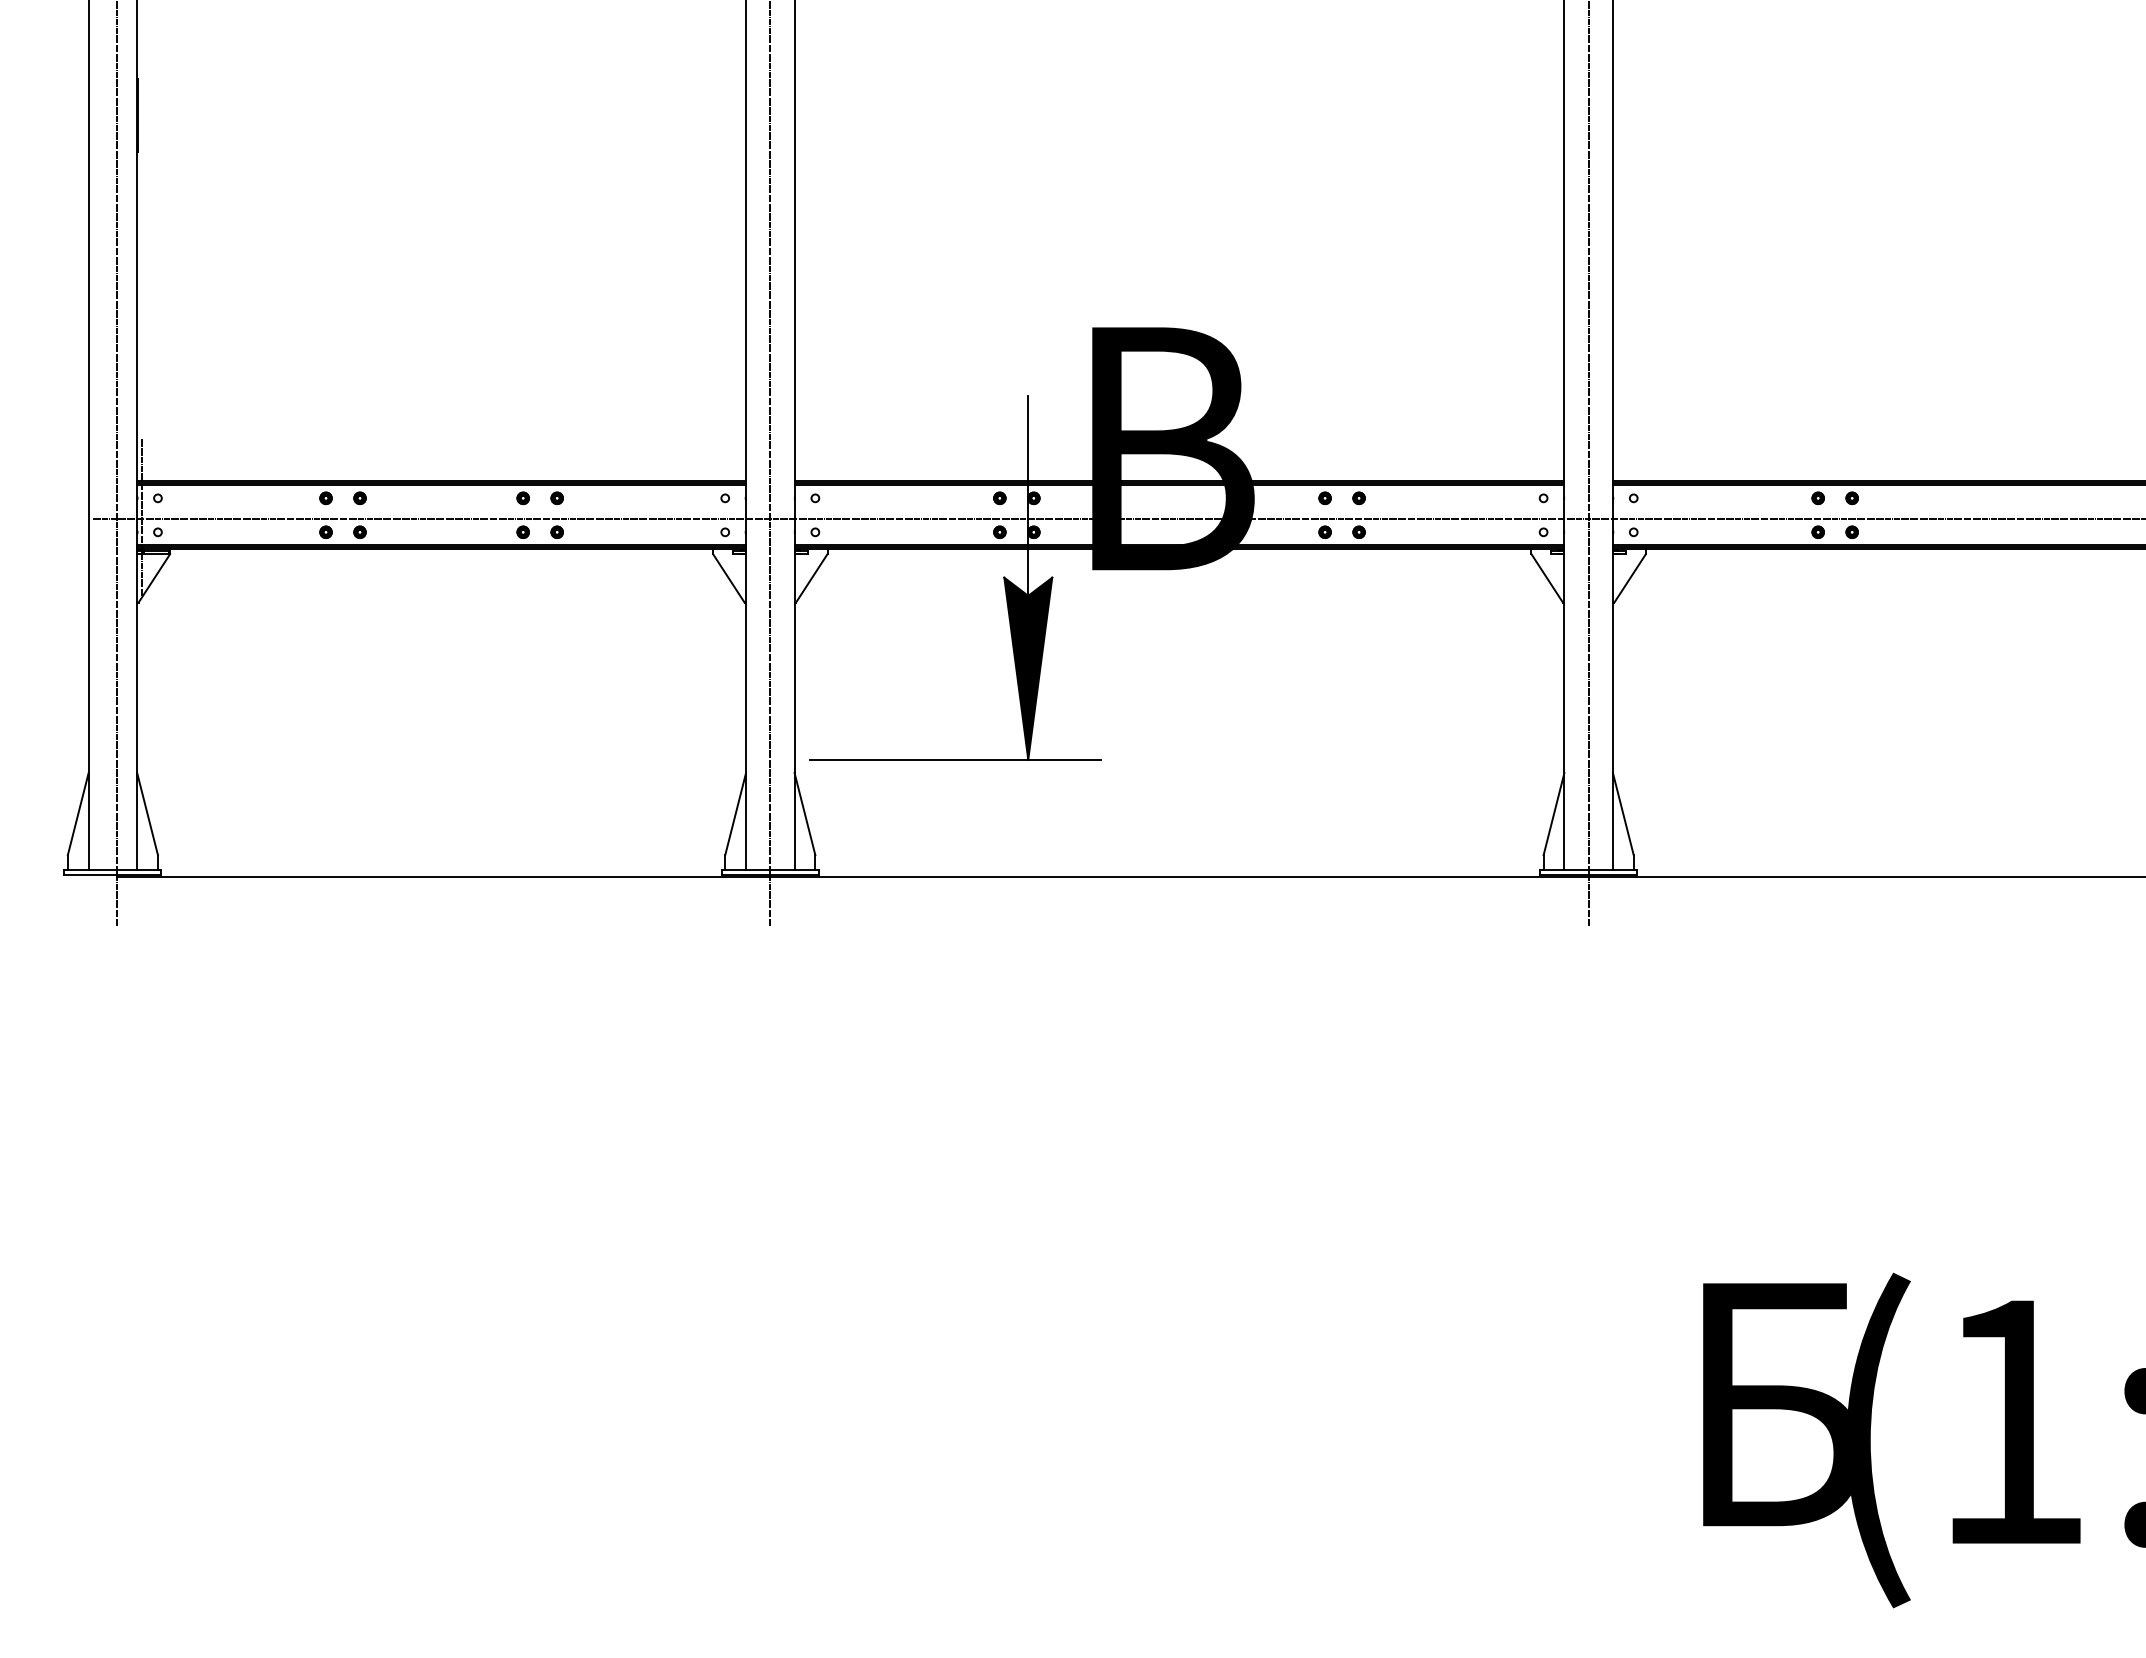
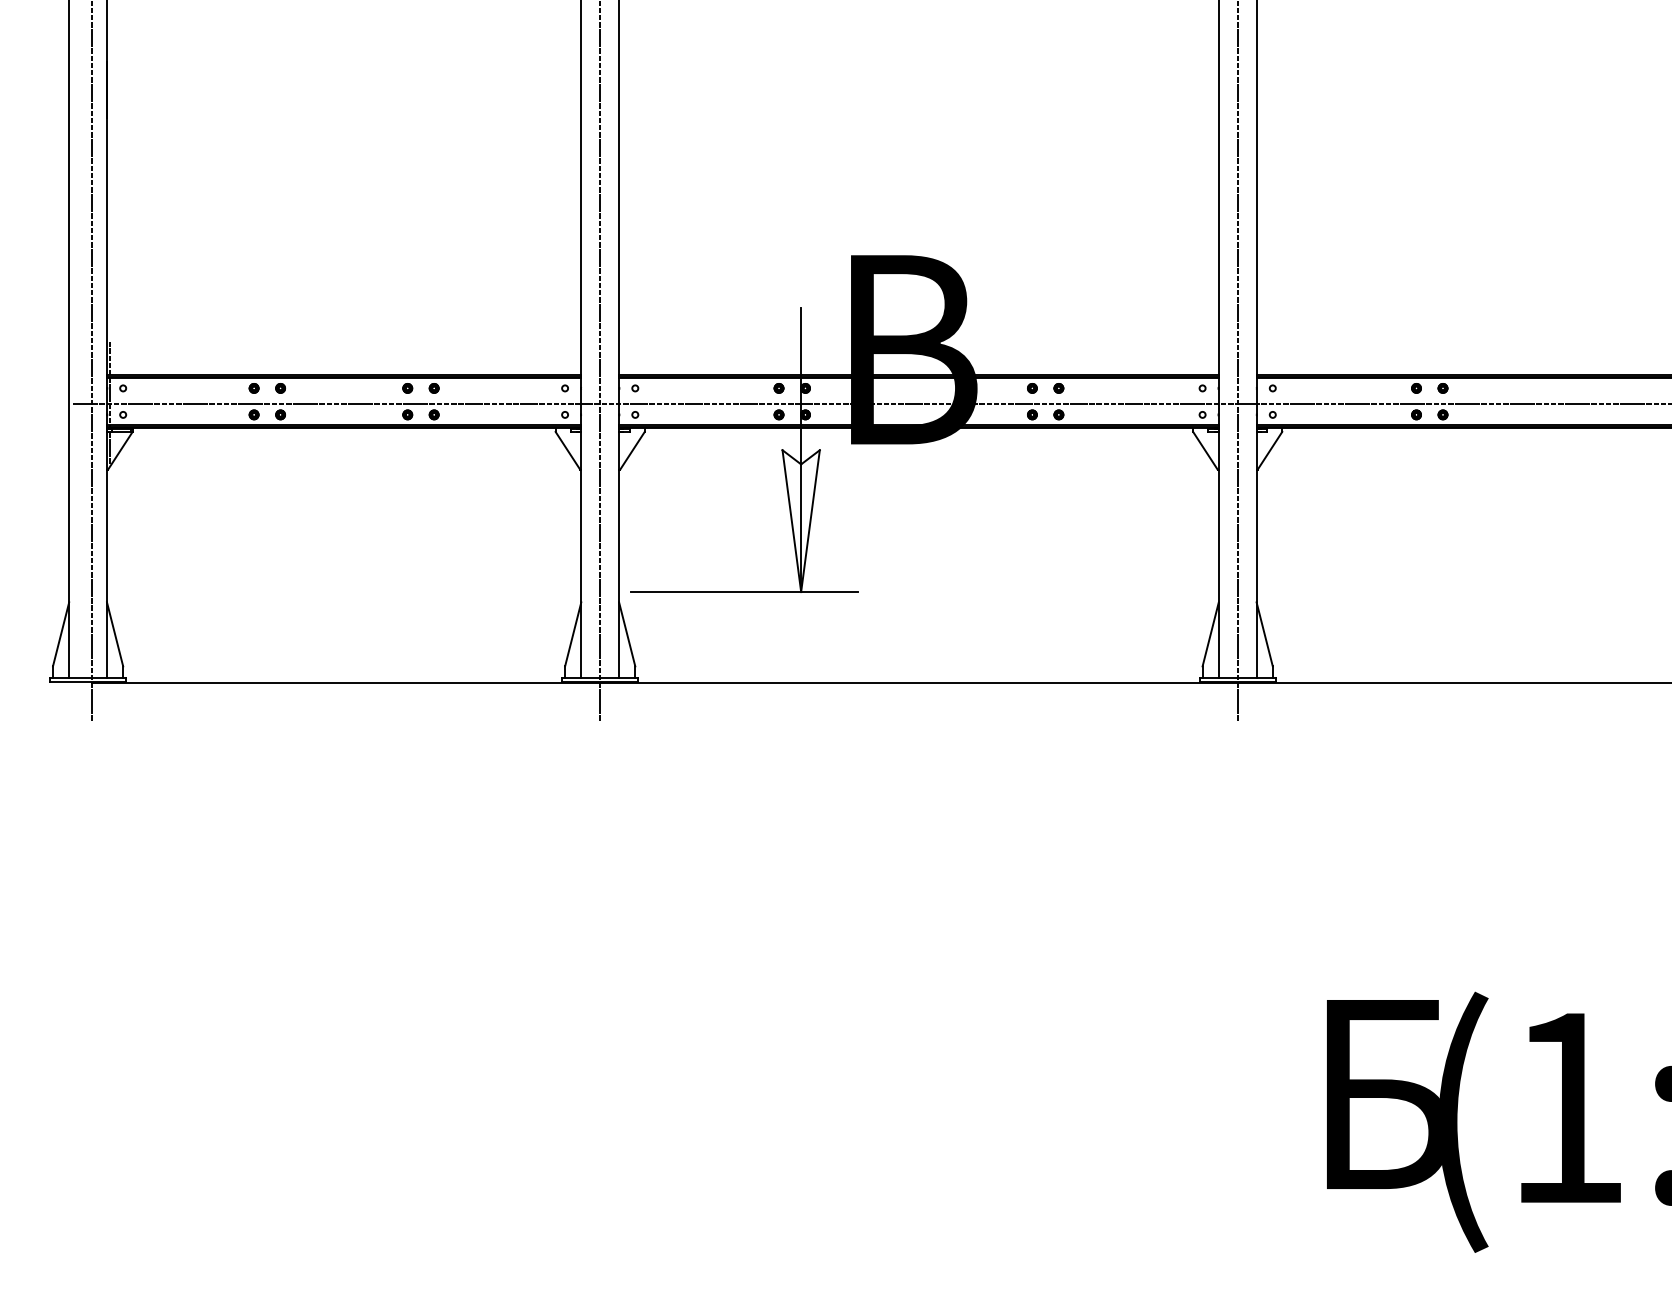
fill: (1028, 668) -> (801, 520), removed

